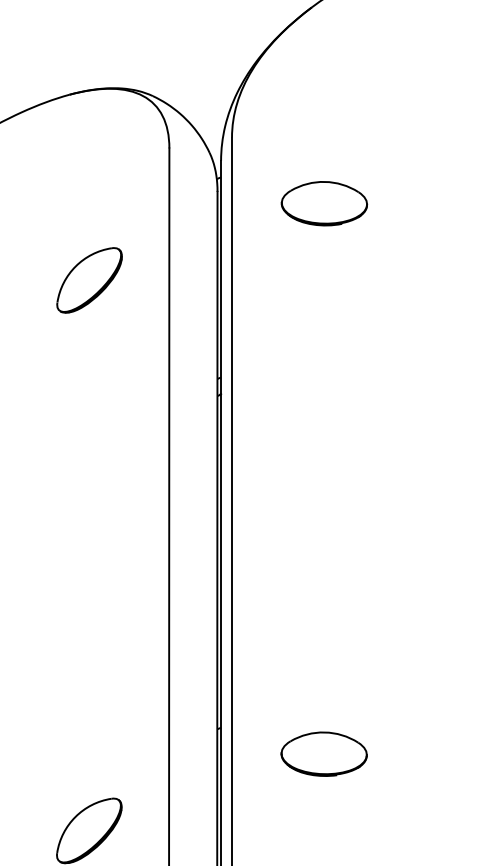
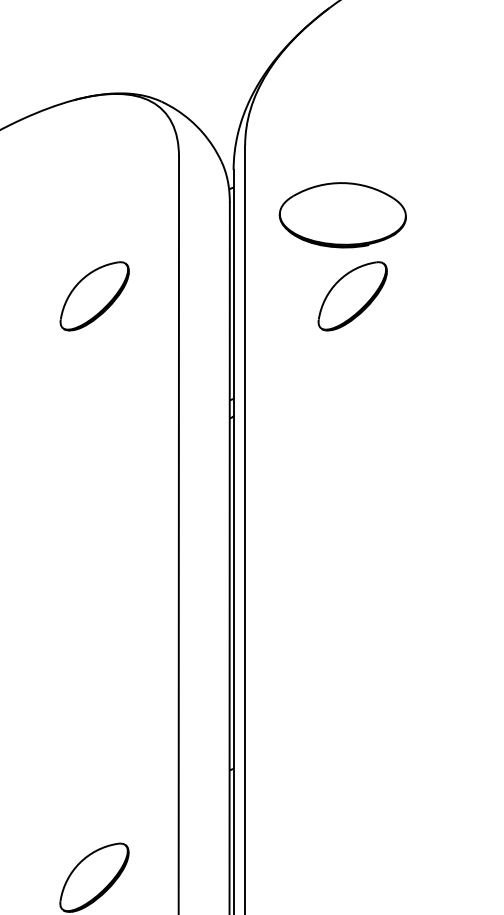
part: (324, 203) -> (342, 215), size x1.4
part: (333, 280) -> (352, 296), added
part: (324, 753) -> (342, 796), removed

